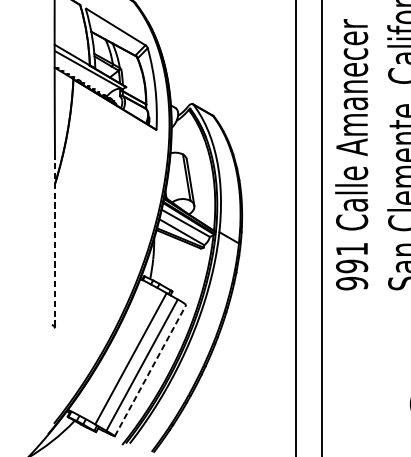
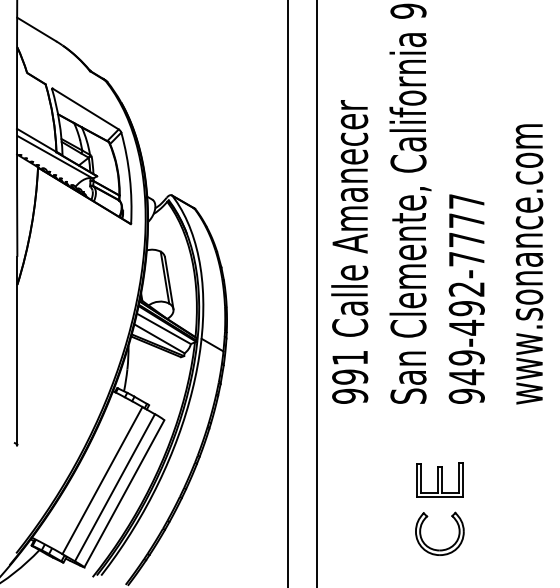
line: (55, 242) -> (17, 350), dashed -> solid
line: (150, 370) -> (124, 493), dashed -> solid

